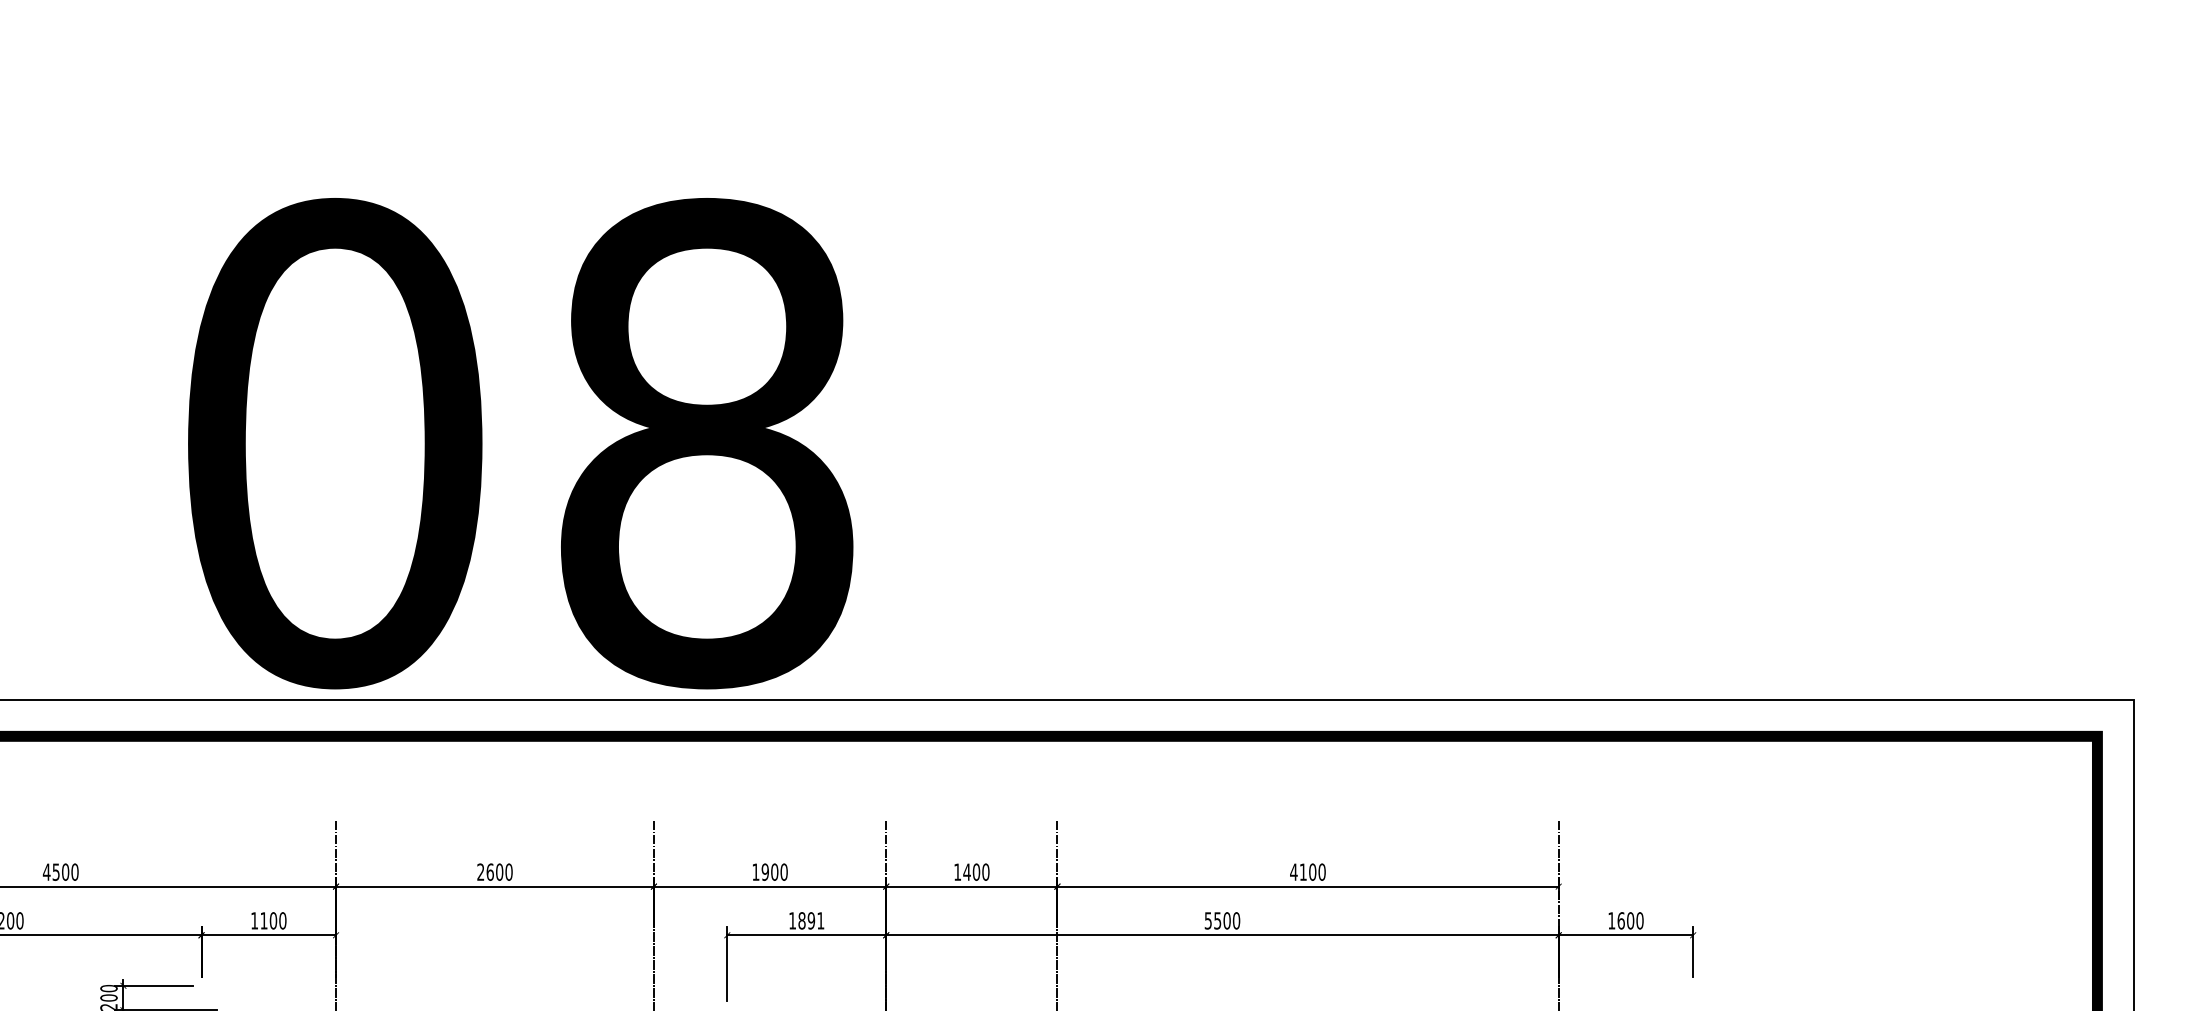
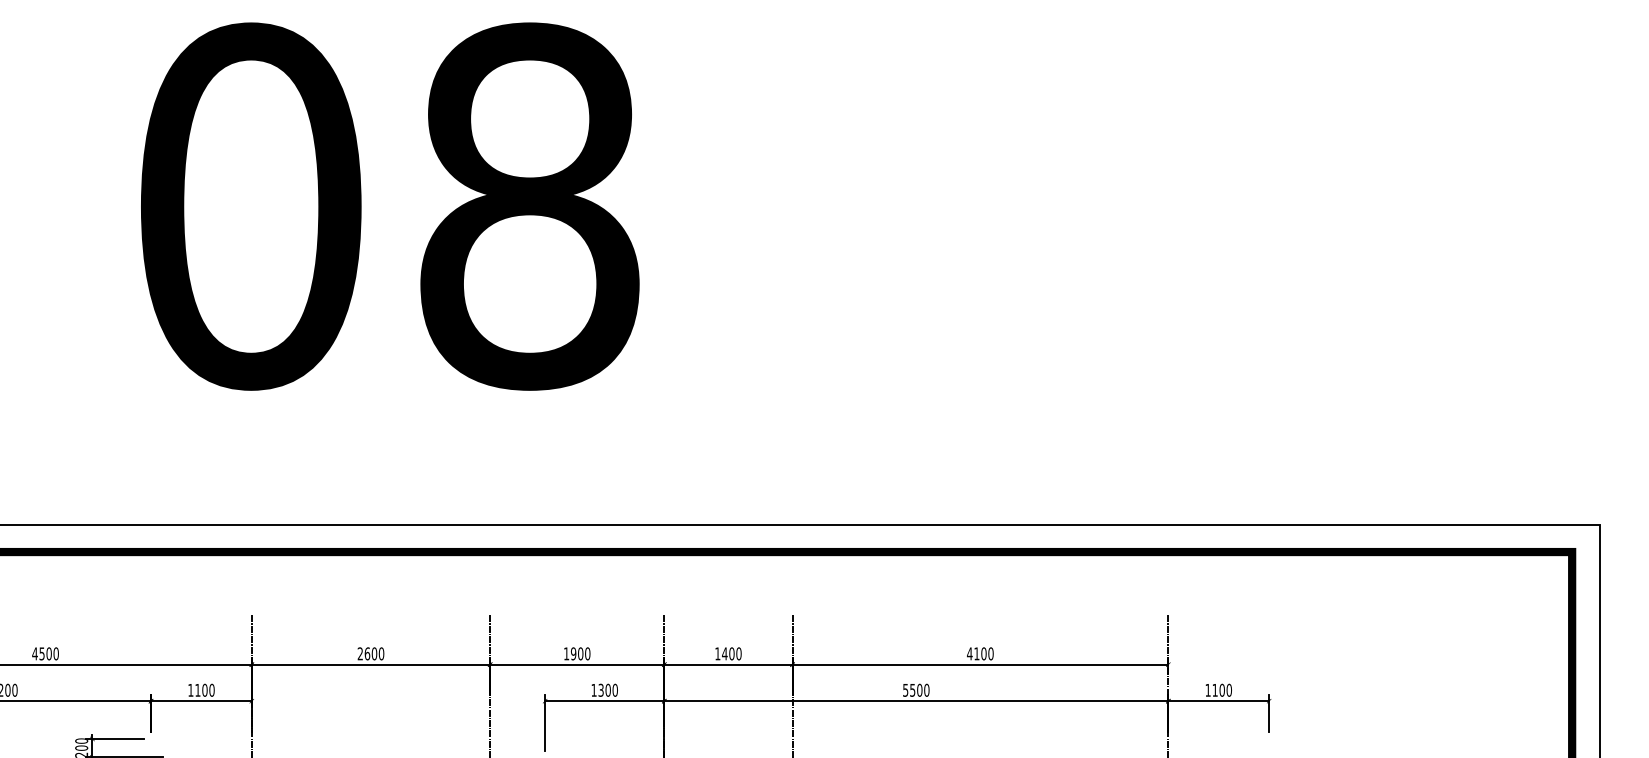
text: (521, 443) -> (390, 206), moved
text: (810, 919) -> (607, 689), 1891 -> 1300
text: (1620, 919) -> (1214, 689), 1600 -> 1100

